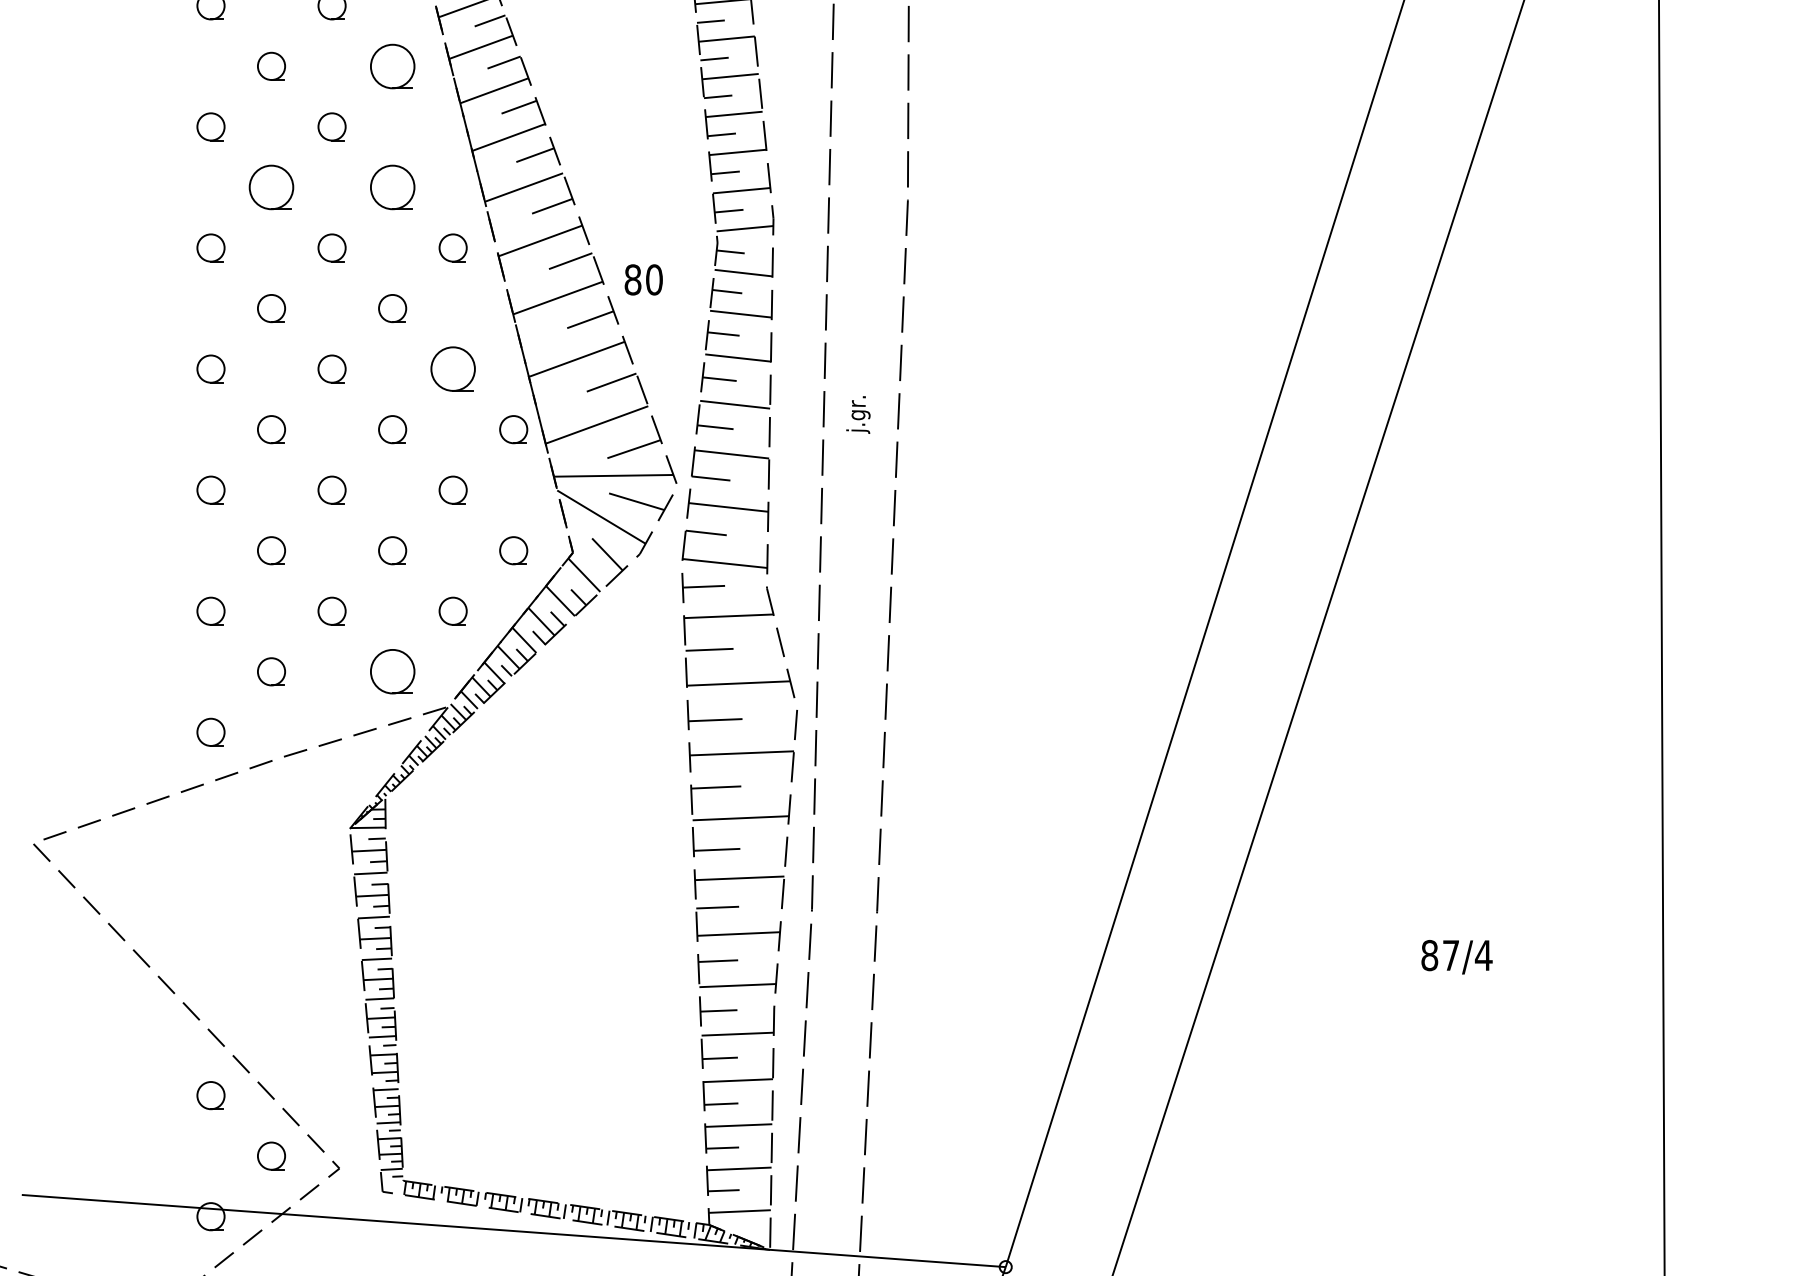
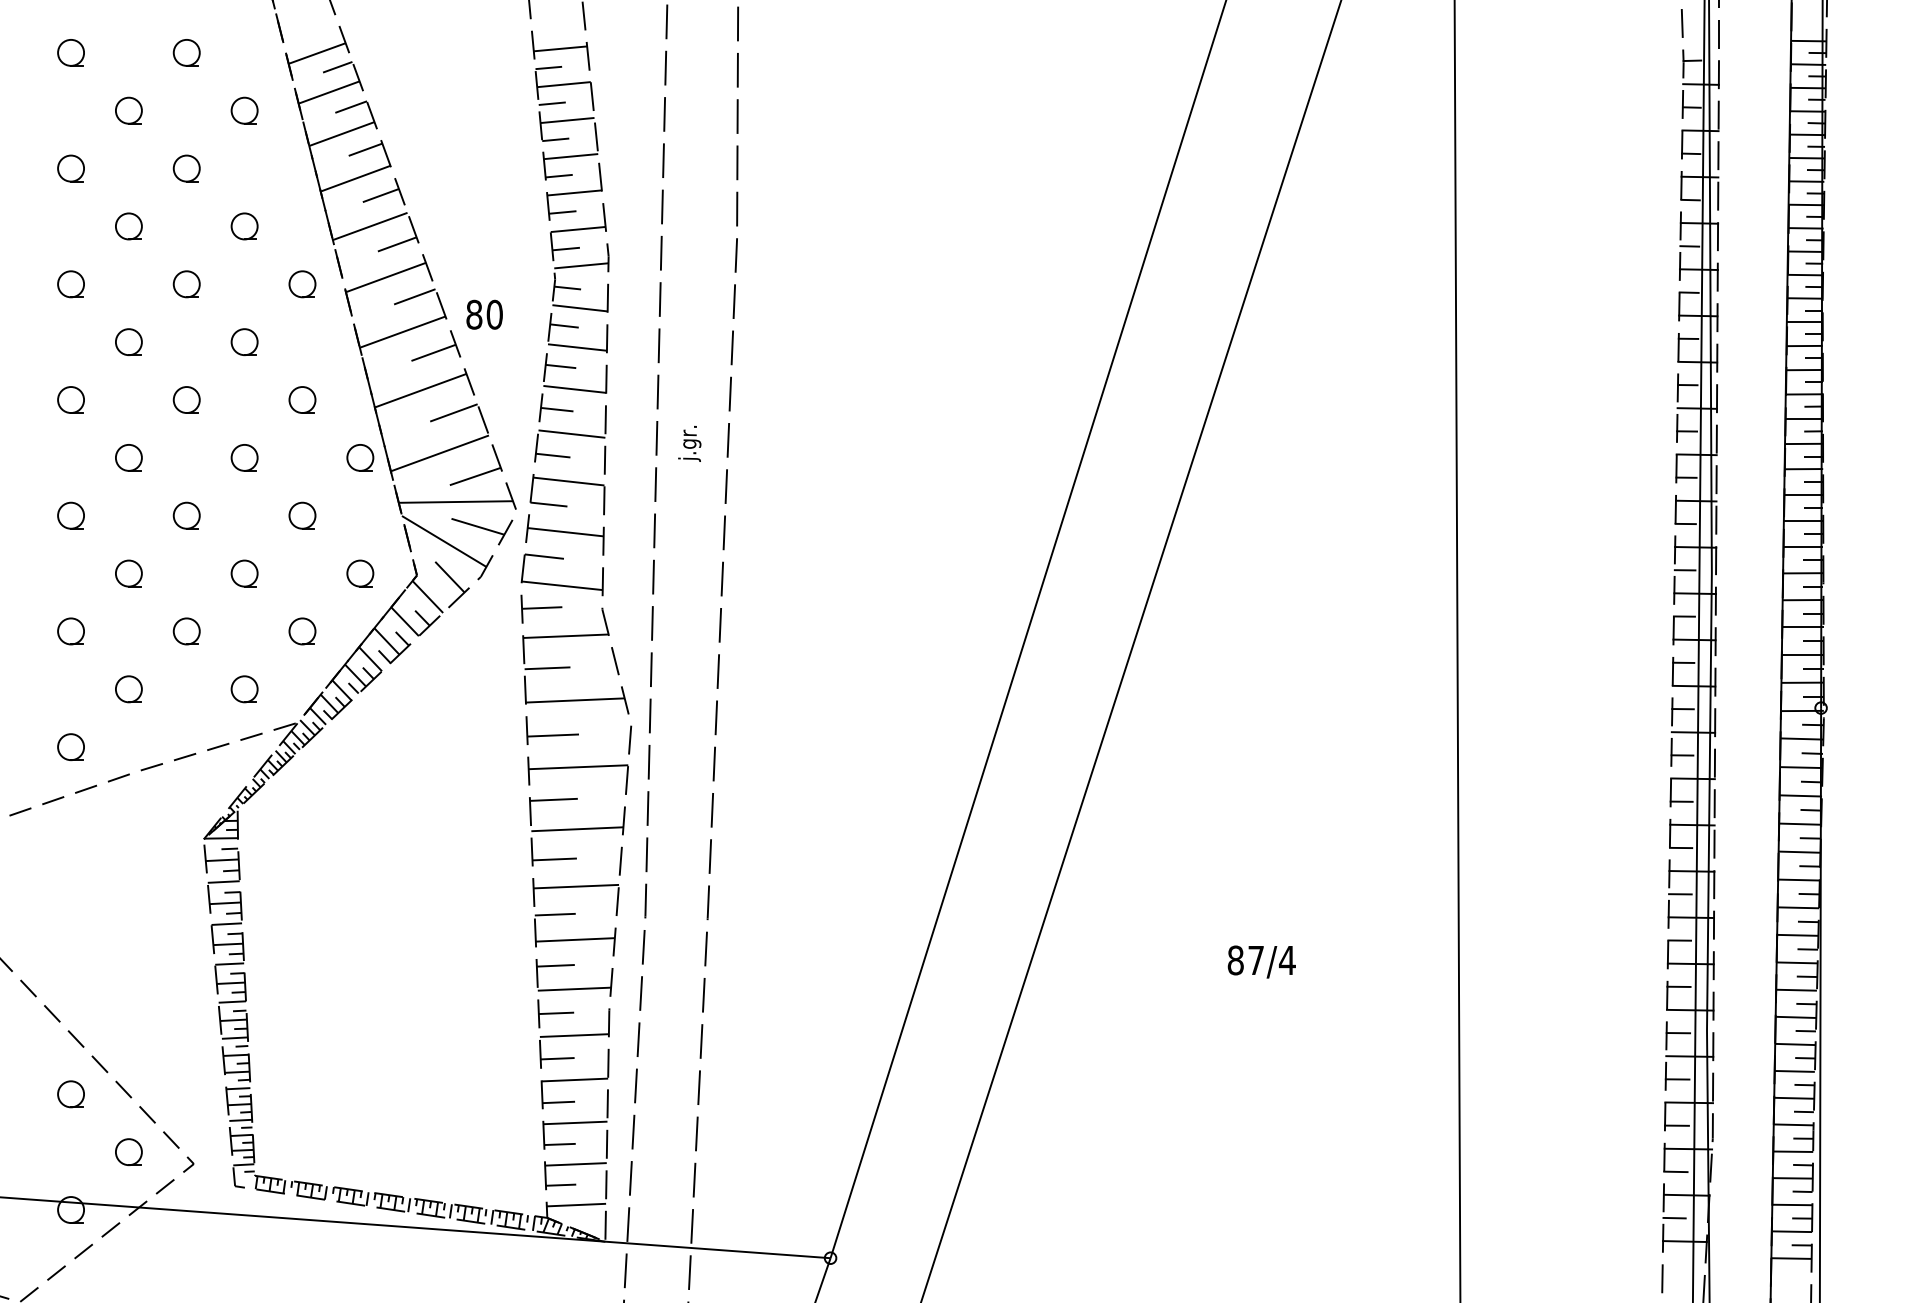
part: (392, 66) -> (244, 110), size x0.62
part: (271, 187) -> (128, 226), size x0.62
part: (392, 187) -> (244, 226), size x0.62
part: (453, 368) -> (302, 399), size x0.62
part: (392, 672) -> (244, 689), size x0.62

